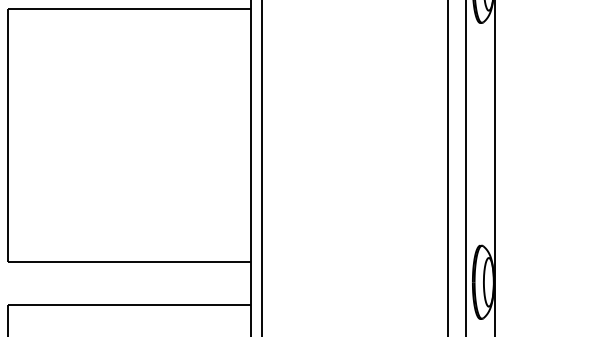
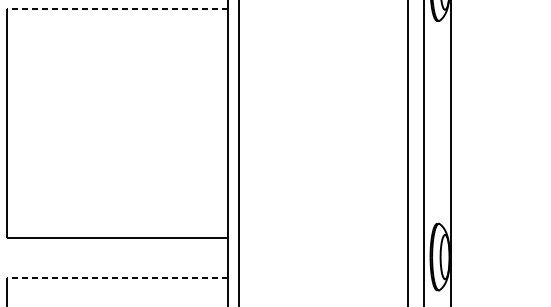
line: (129, 9) -> (118, 8), solid -> dashed
line: (129, 305) -> (118, 278), solid -> dashed

